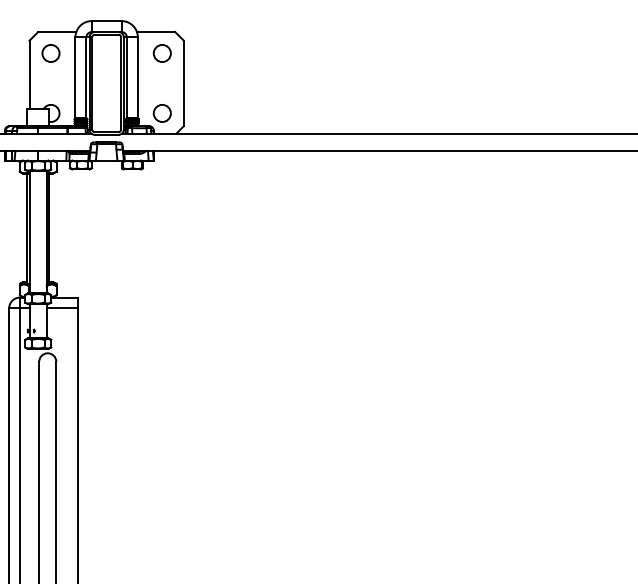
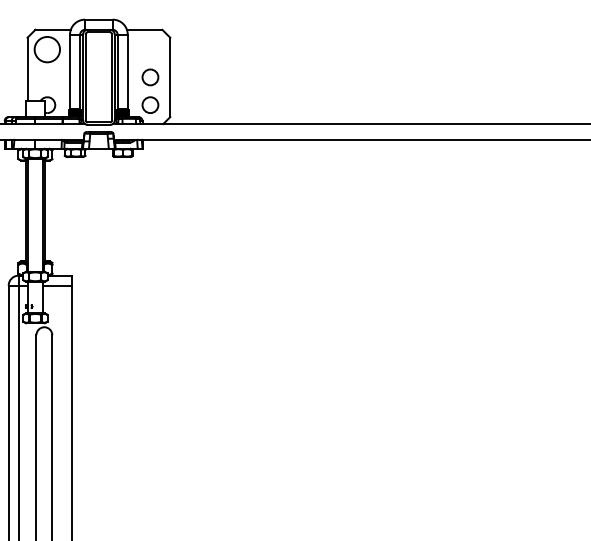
circle: (50, 53) -> (46, 49), size x1.6
circle: (161, 53) -> (149, 77), moved

